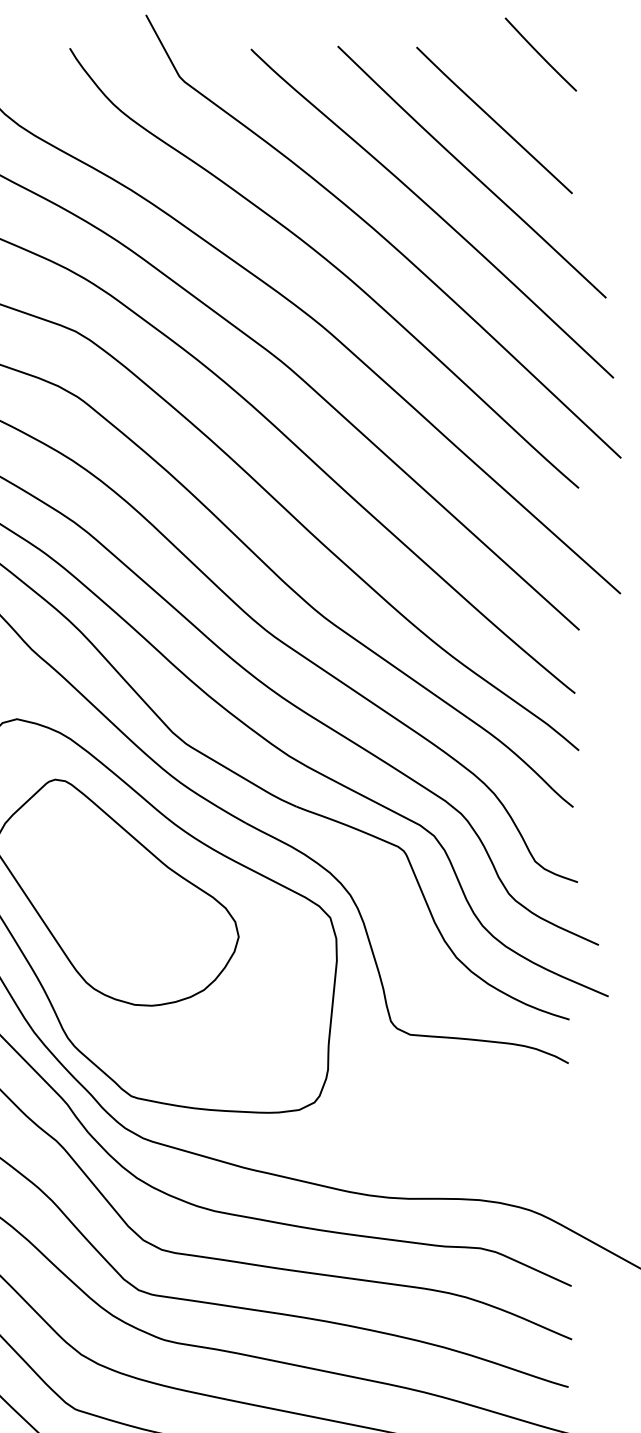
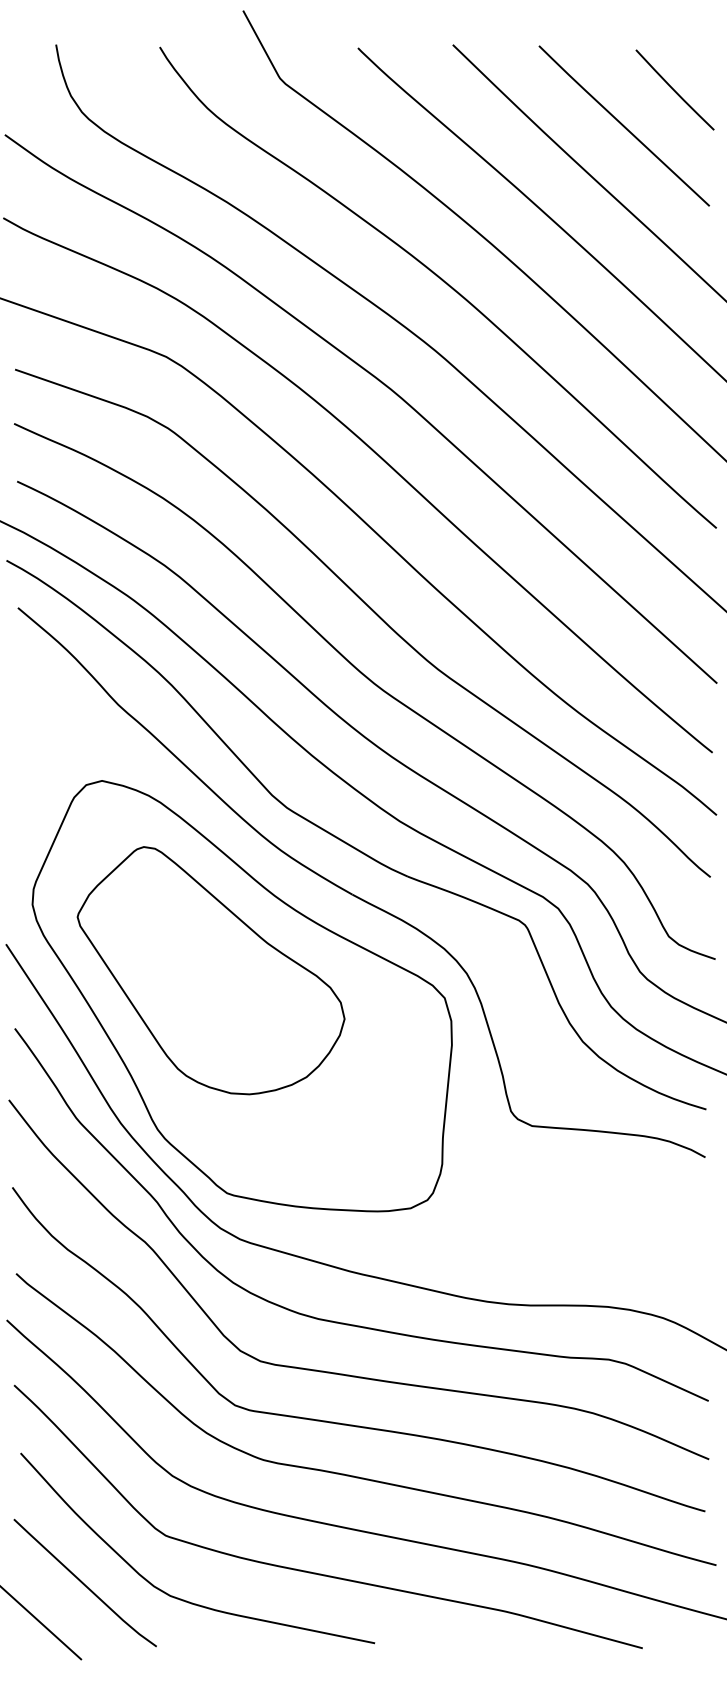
line: (540, 54) -> (674, 89), moved

